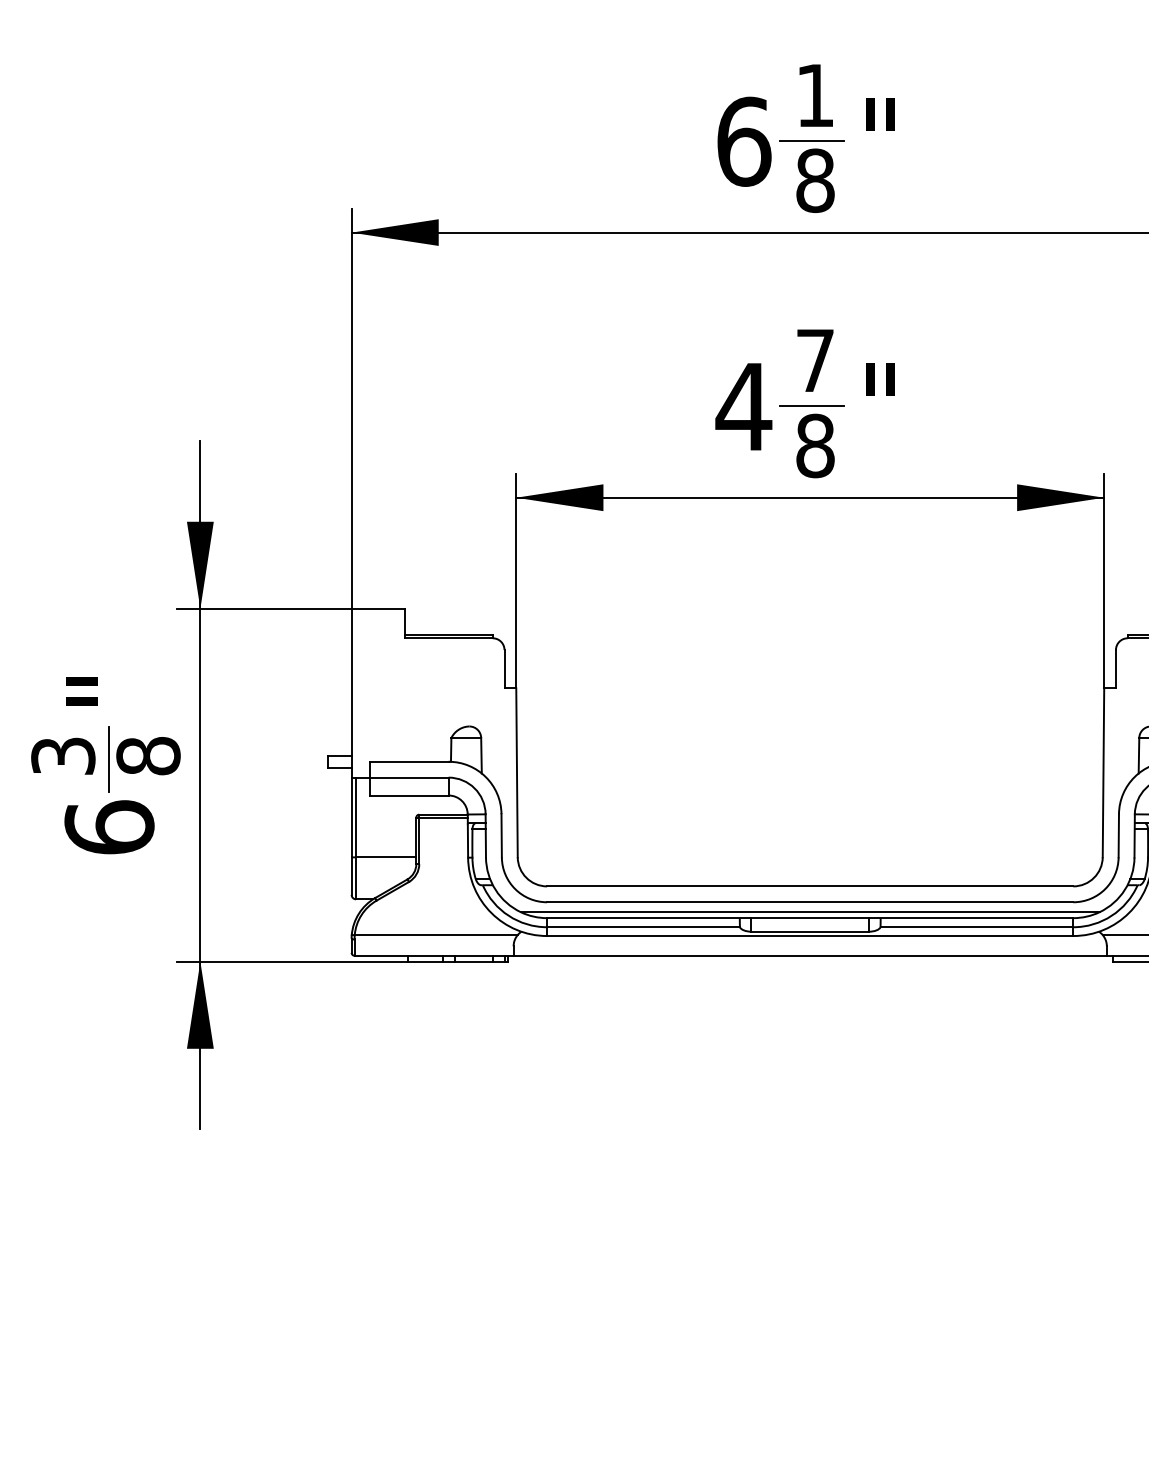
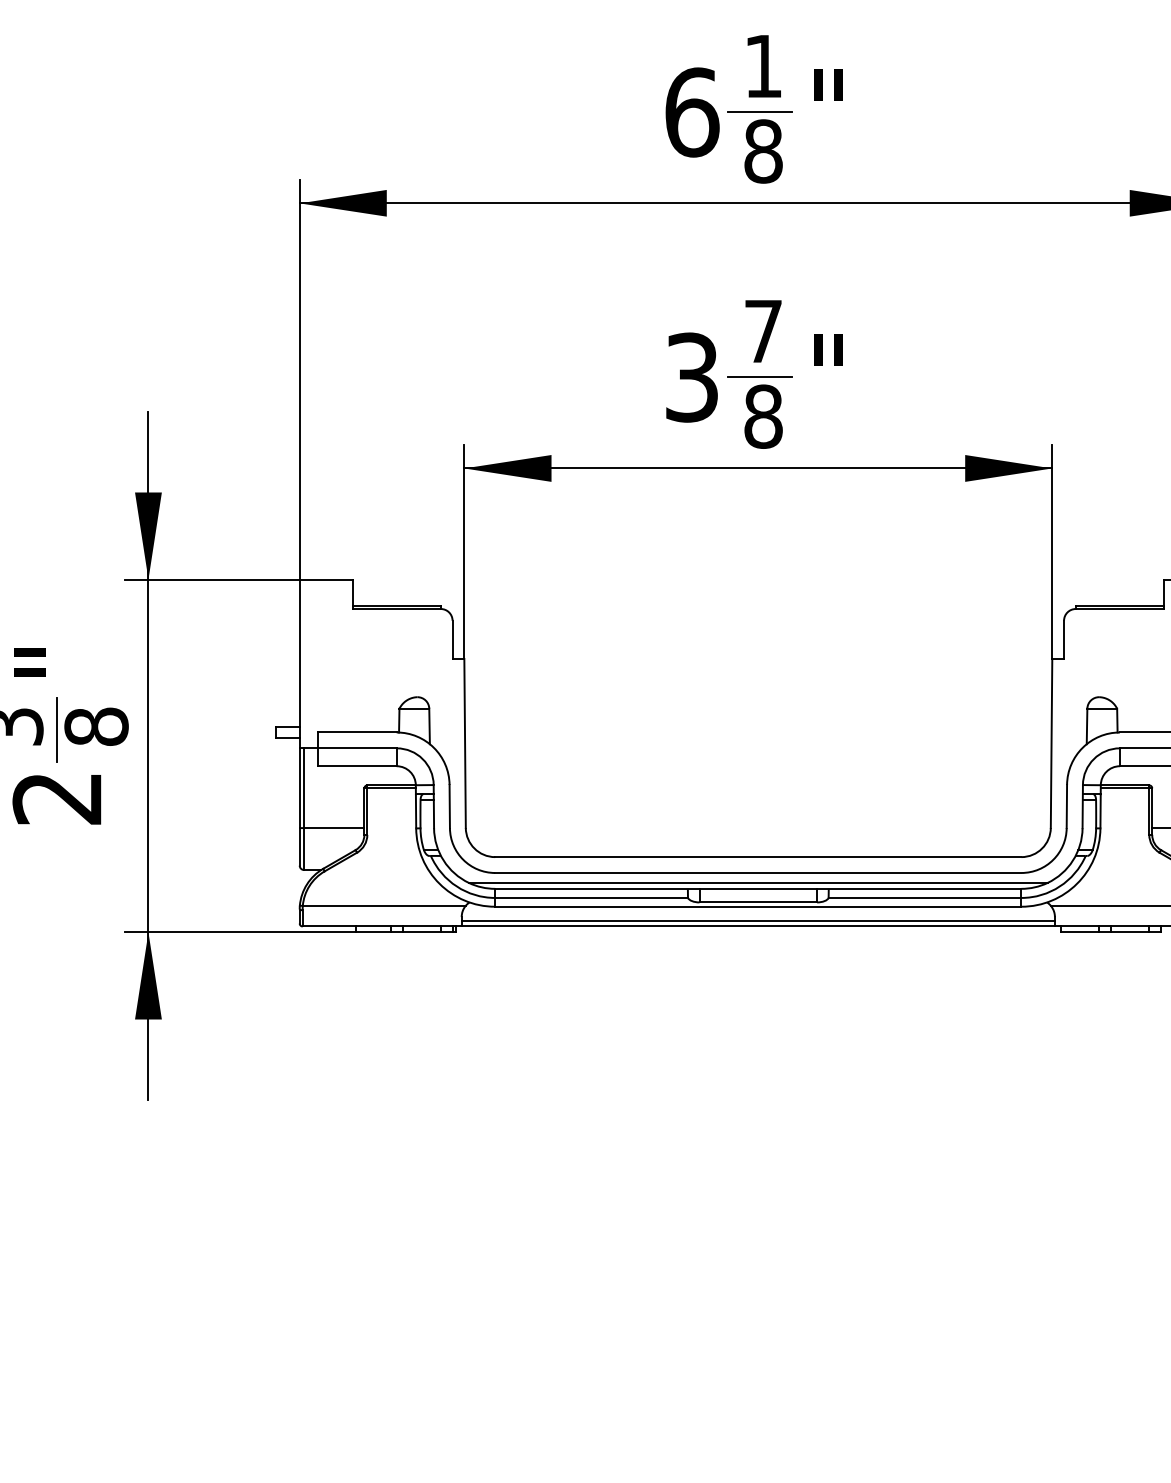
text: (743, 406) -> (691, 377), 4 -> 3
text: (109, 826) -> (57, 797), 6 -> 2
line: (809, 949) -> (757, 920), added

